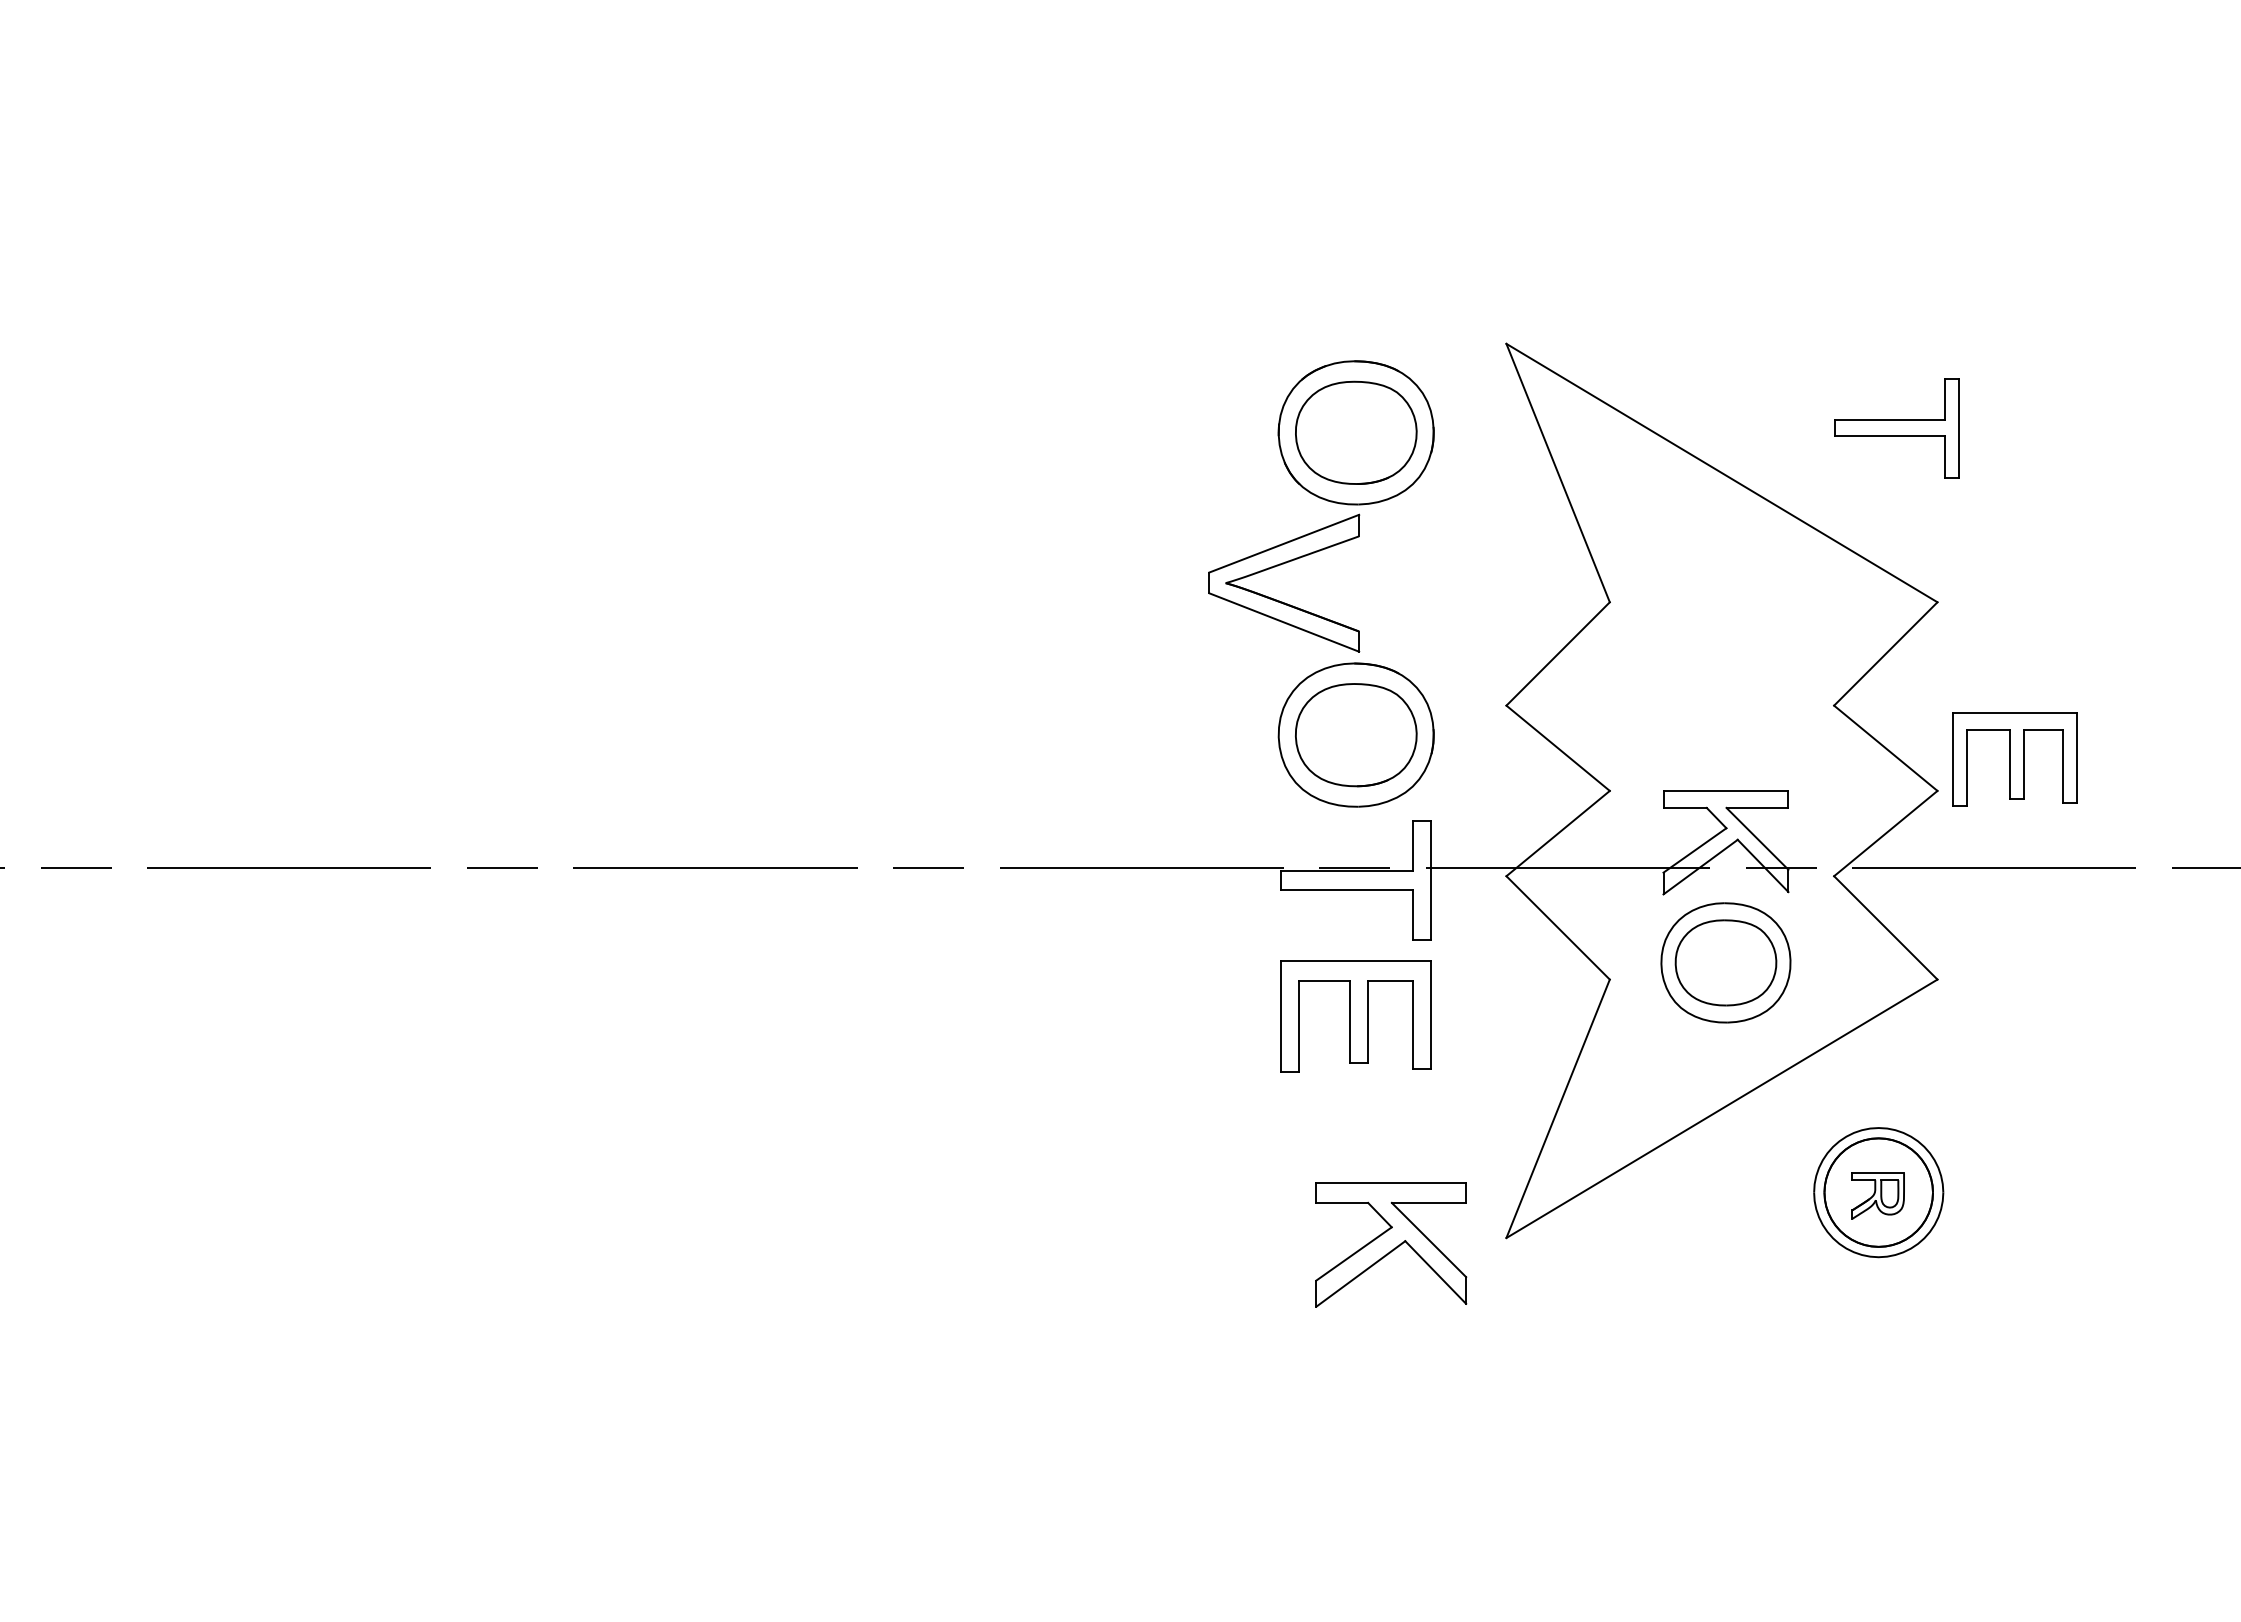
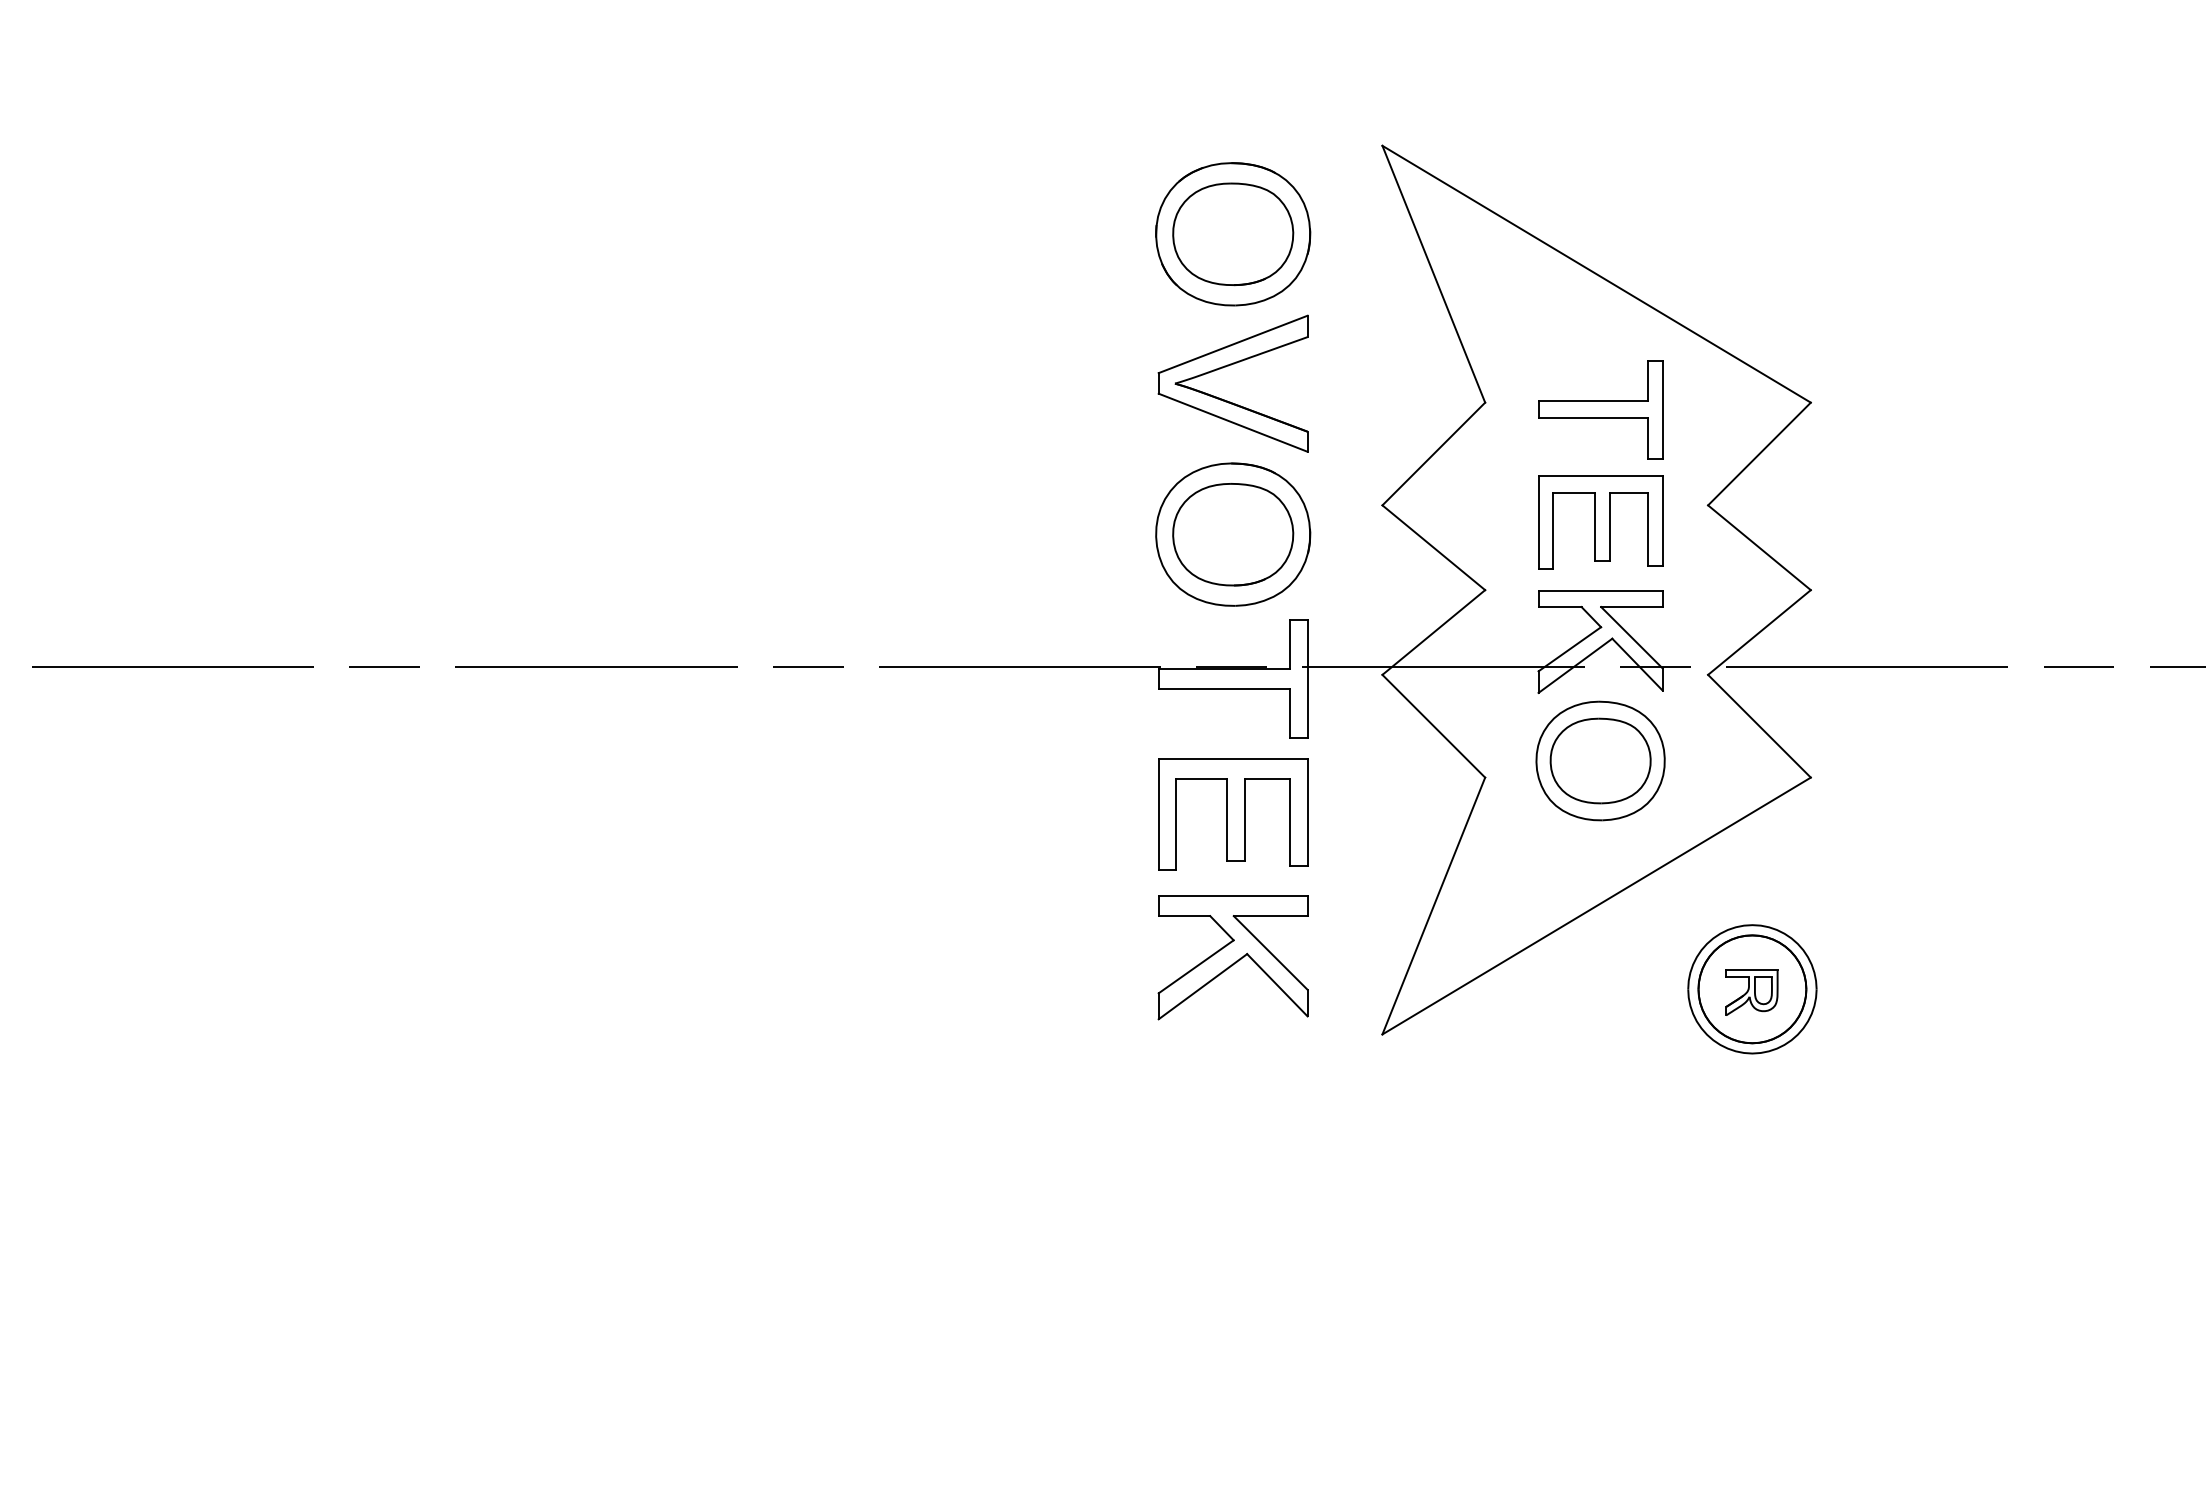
part: (1896, 428) -> (1600, 409), moved
part: (1278, 566) -> (1227, 367), moved
part: (2014, 759) -> (1600, 522), moved
part: (1391, 1244) -> (1233, 957), moved

